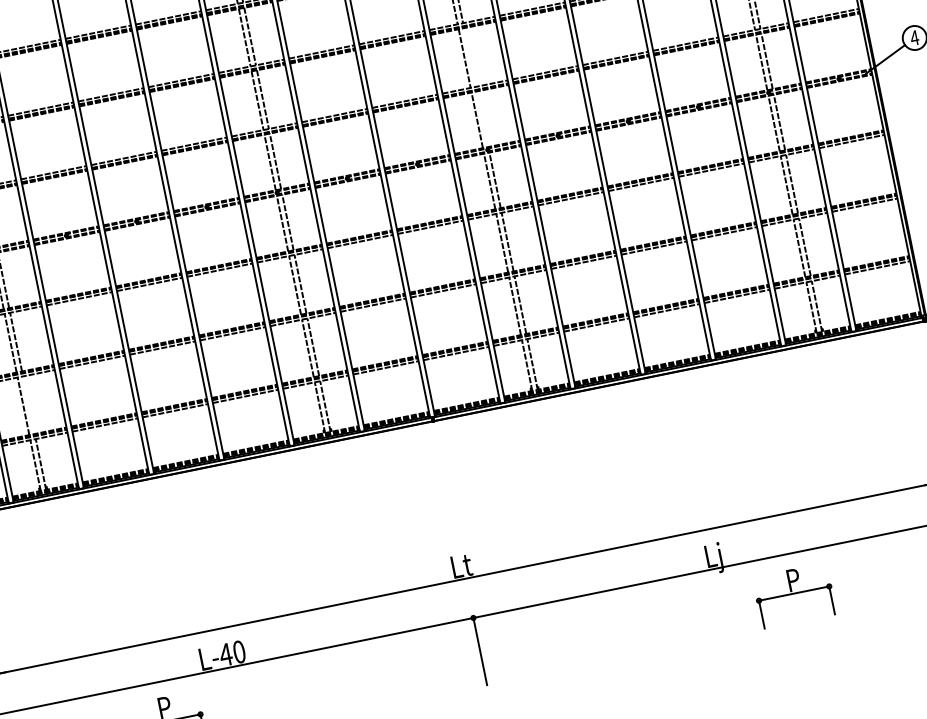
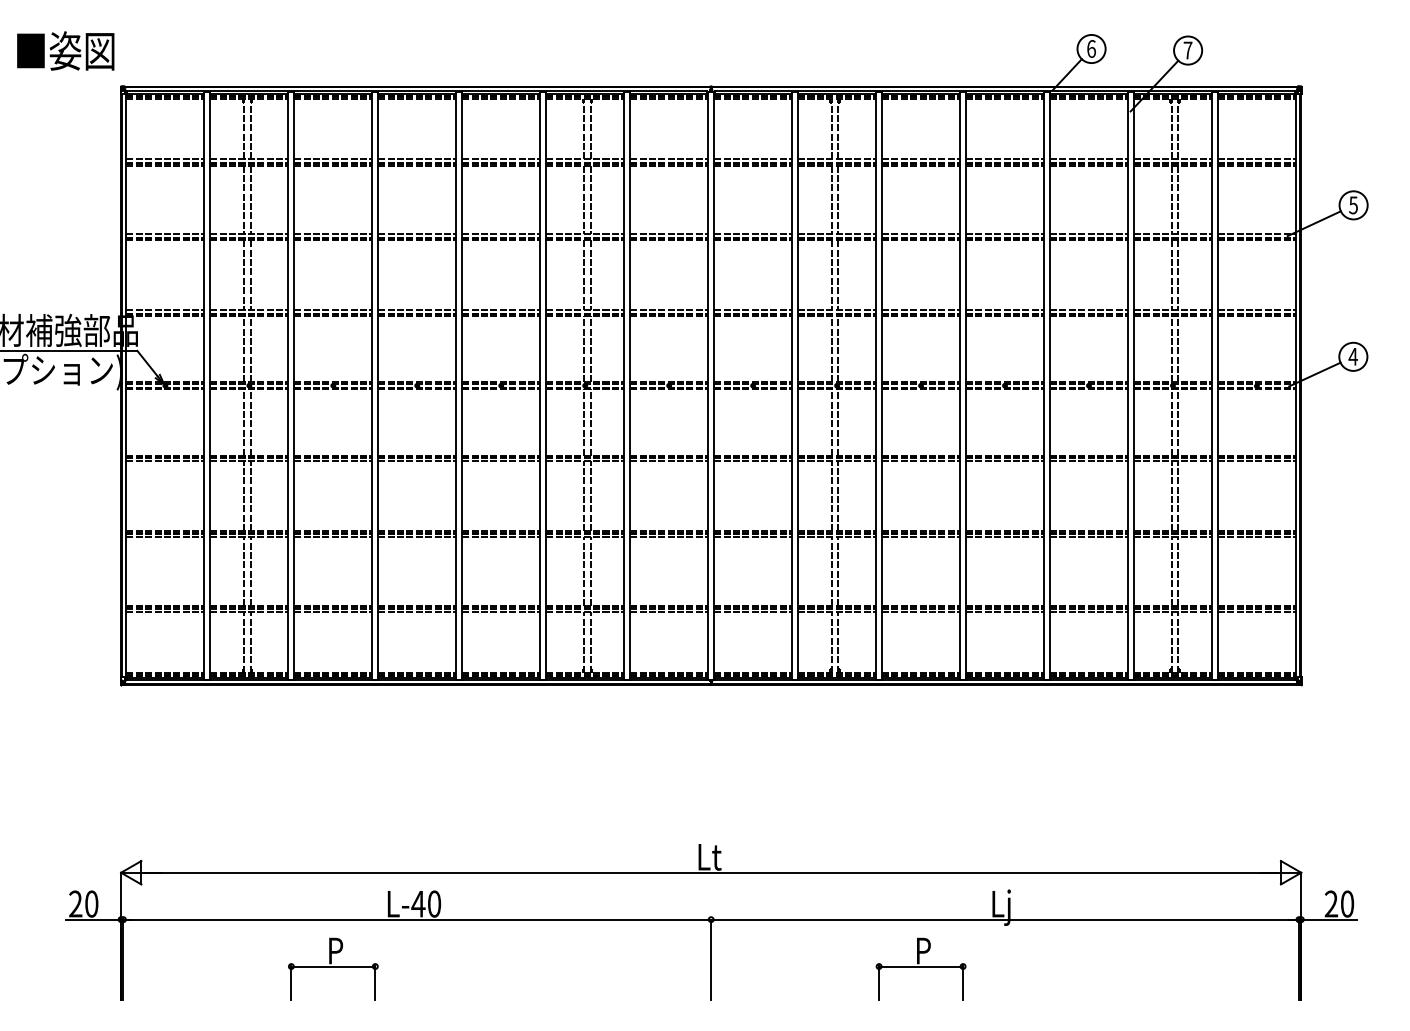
line: (470, 57) -> (838, 275), added
line: (482, 118) -> (838, 348), added
line: (28, 405) -> (250, 571), added
part: (793, 595) -> (920, 968), moved

